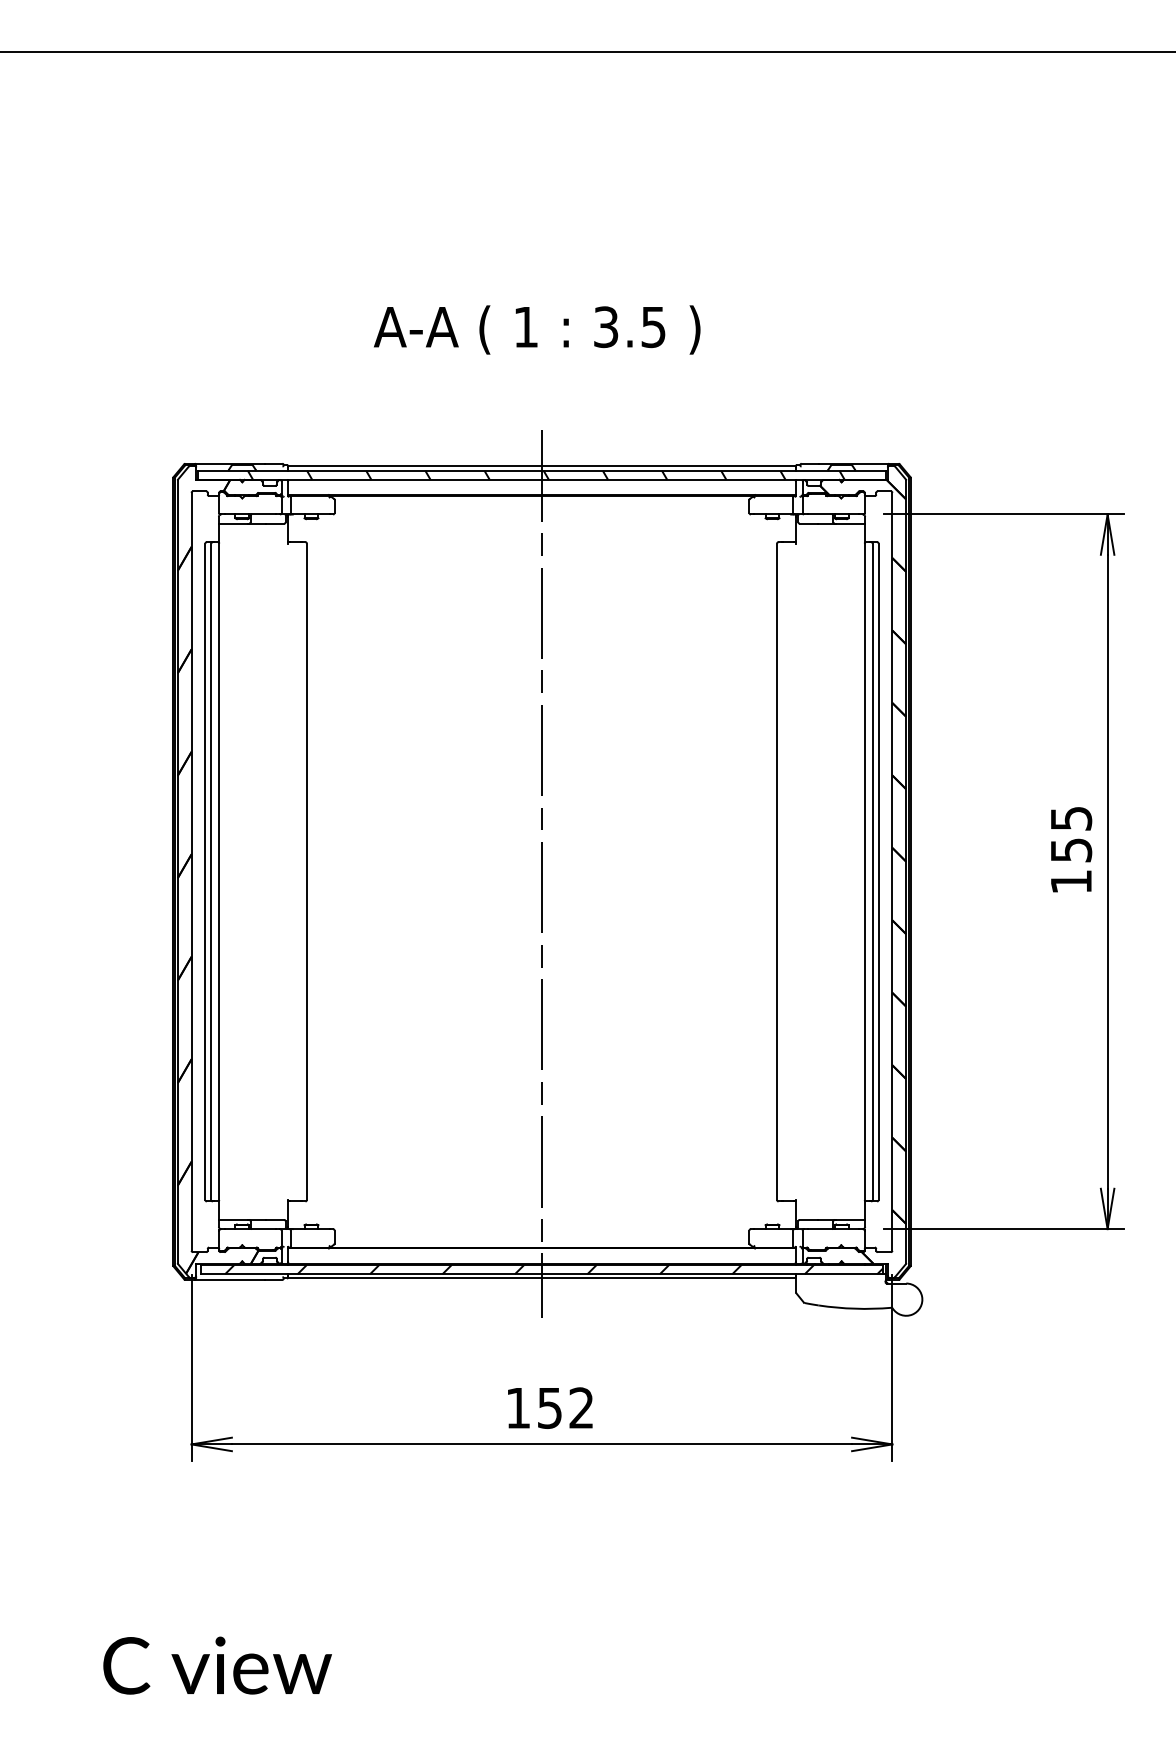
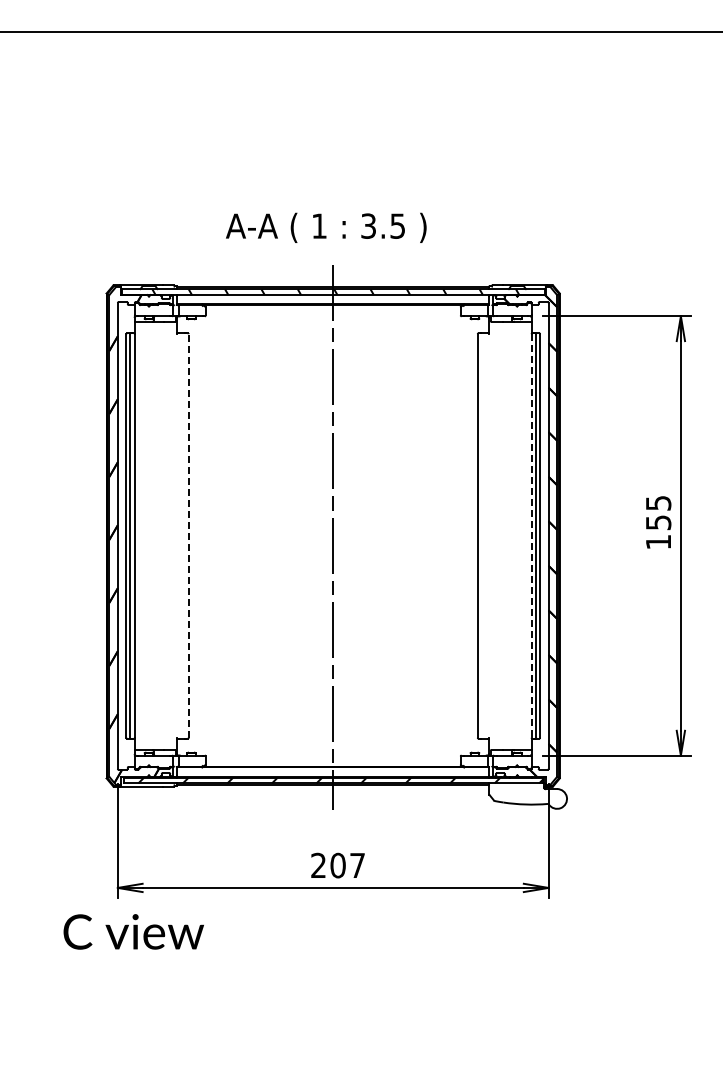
text: (537, 329) -> (326, 227), moved
line: (306, 871) -> (188, 535), solid -> dashed
line: (864, 871) -> (531, 535), solid -> dashed
text: (548, 1407) -> (337, 865), 152 -> 207
text: (217, 1664) -> (133, 931), moved

